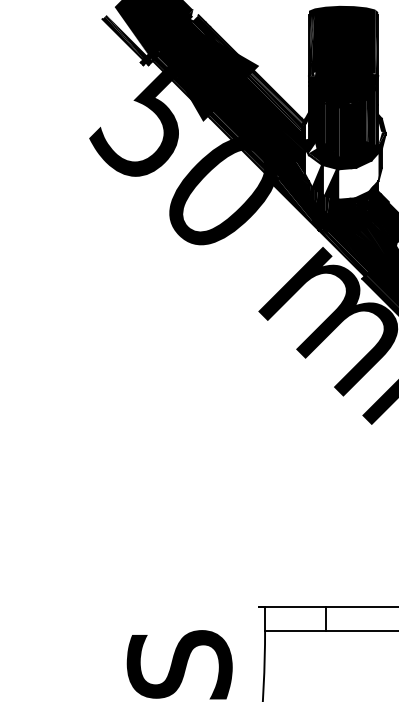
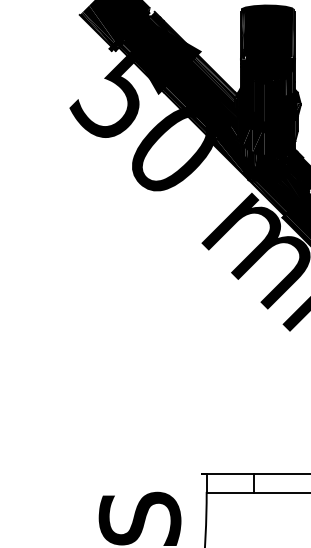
fill: (127, 31) -> (99, 24), added
fill: (343, 158) -> (267, 123), added

